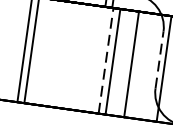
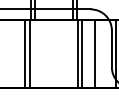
line: (105, 59) -> (77, 53), dashed -> solid
line: (159, 59) -> (111, 48), dashed -> solid

